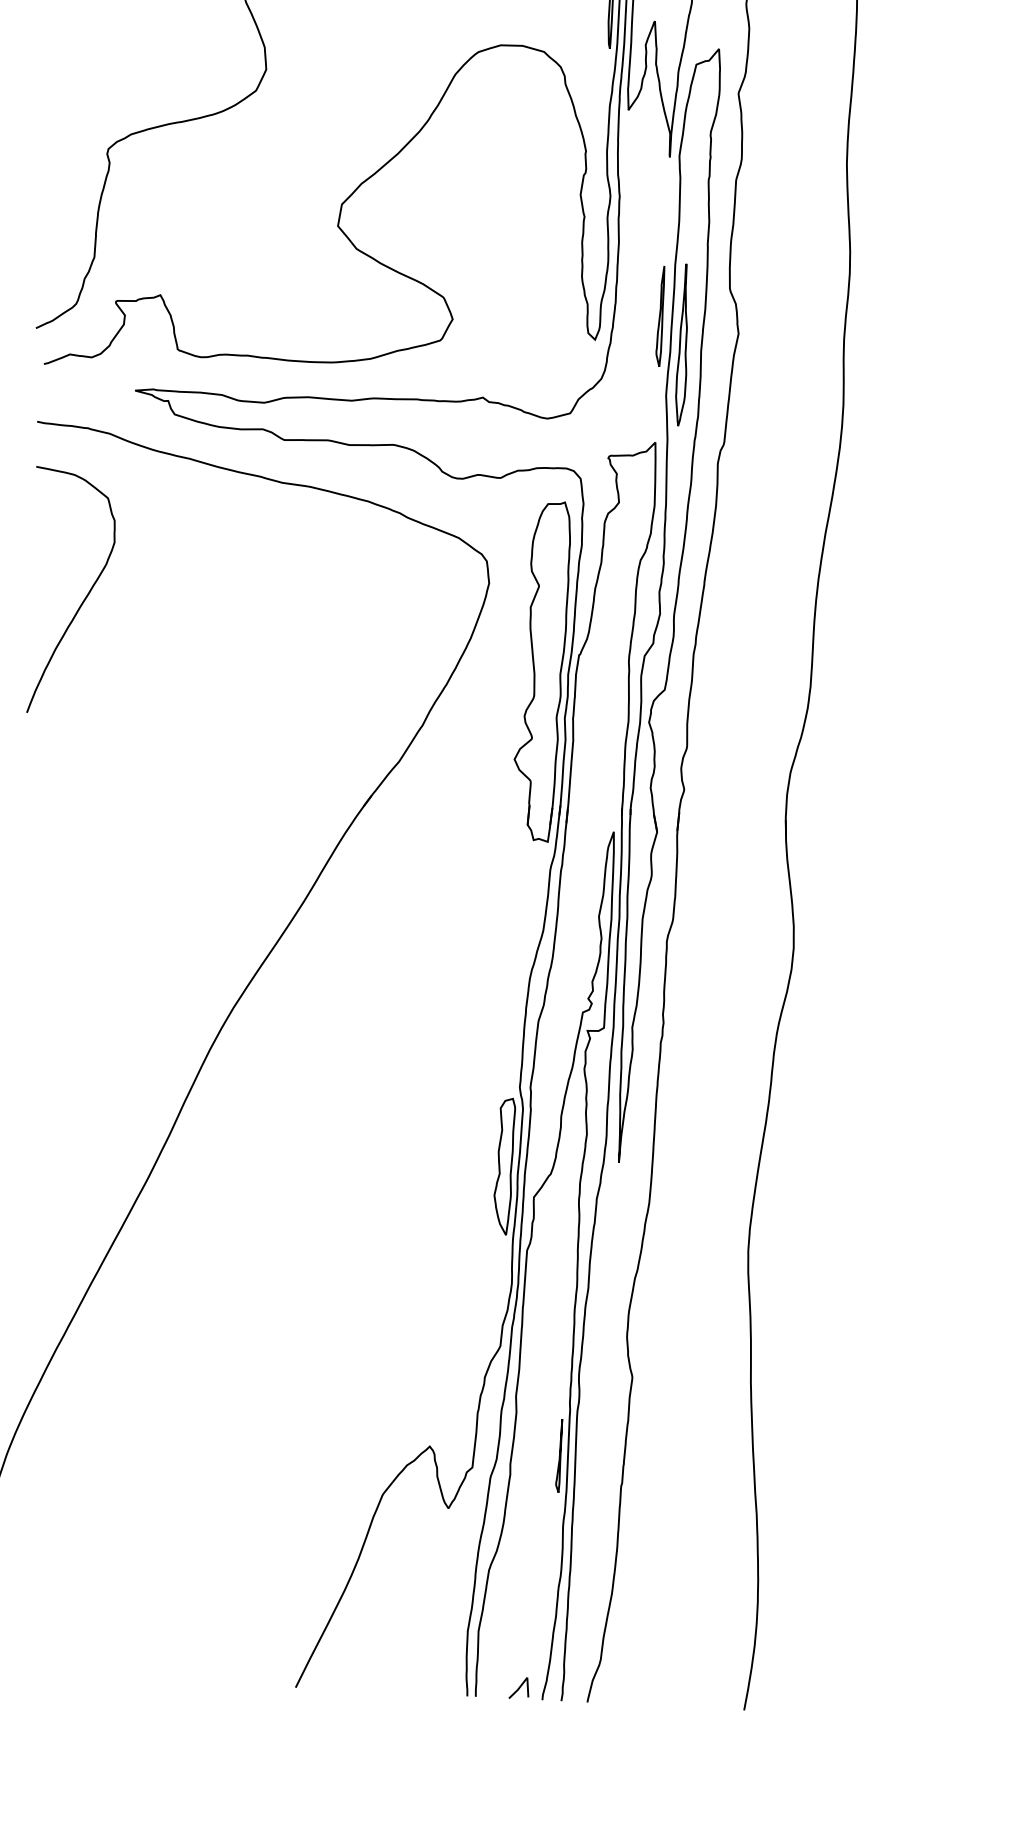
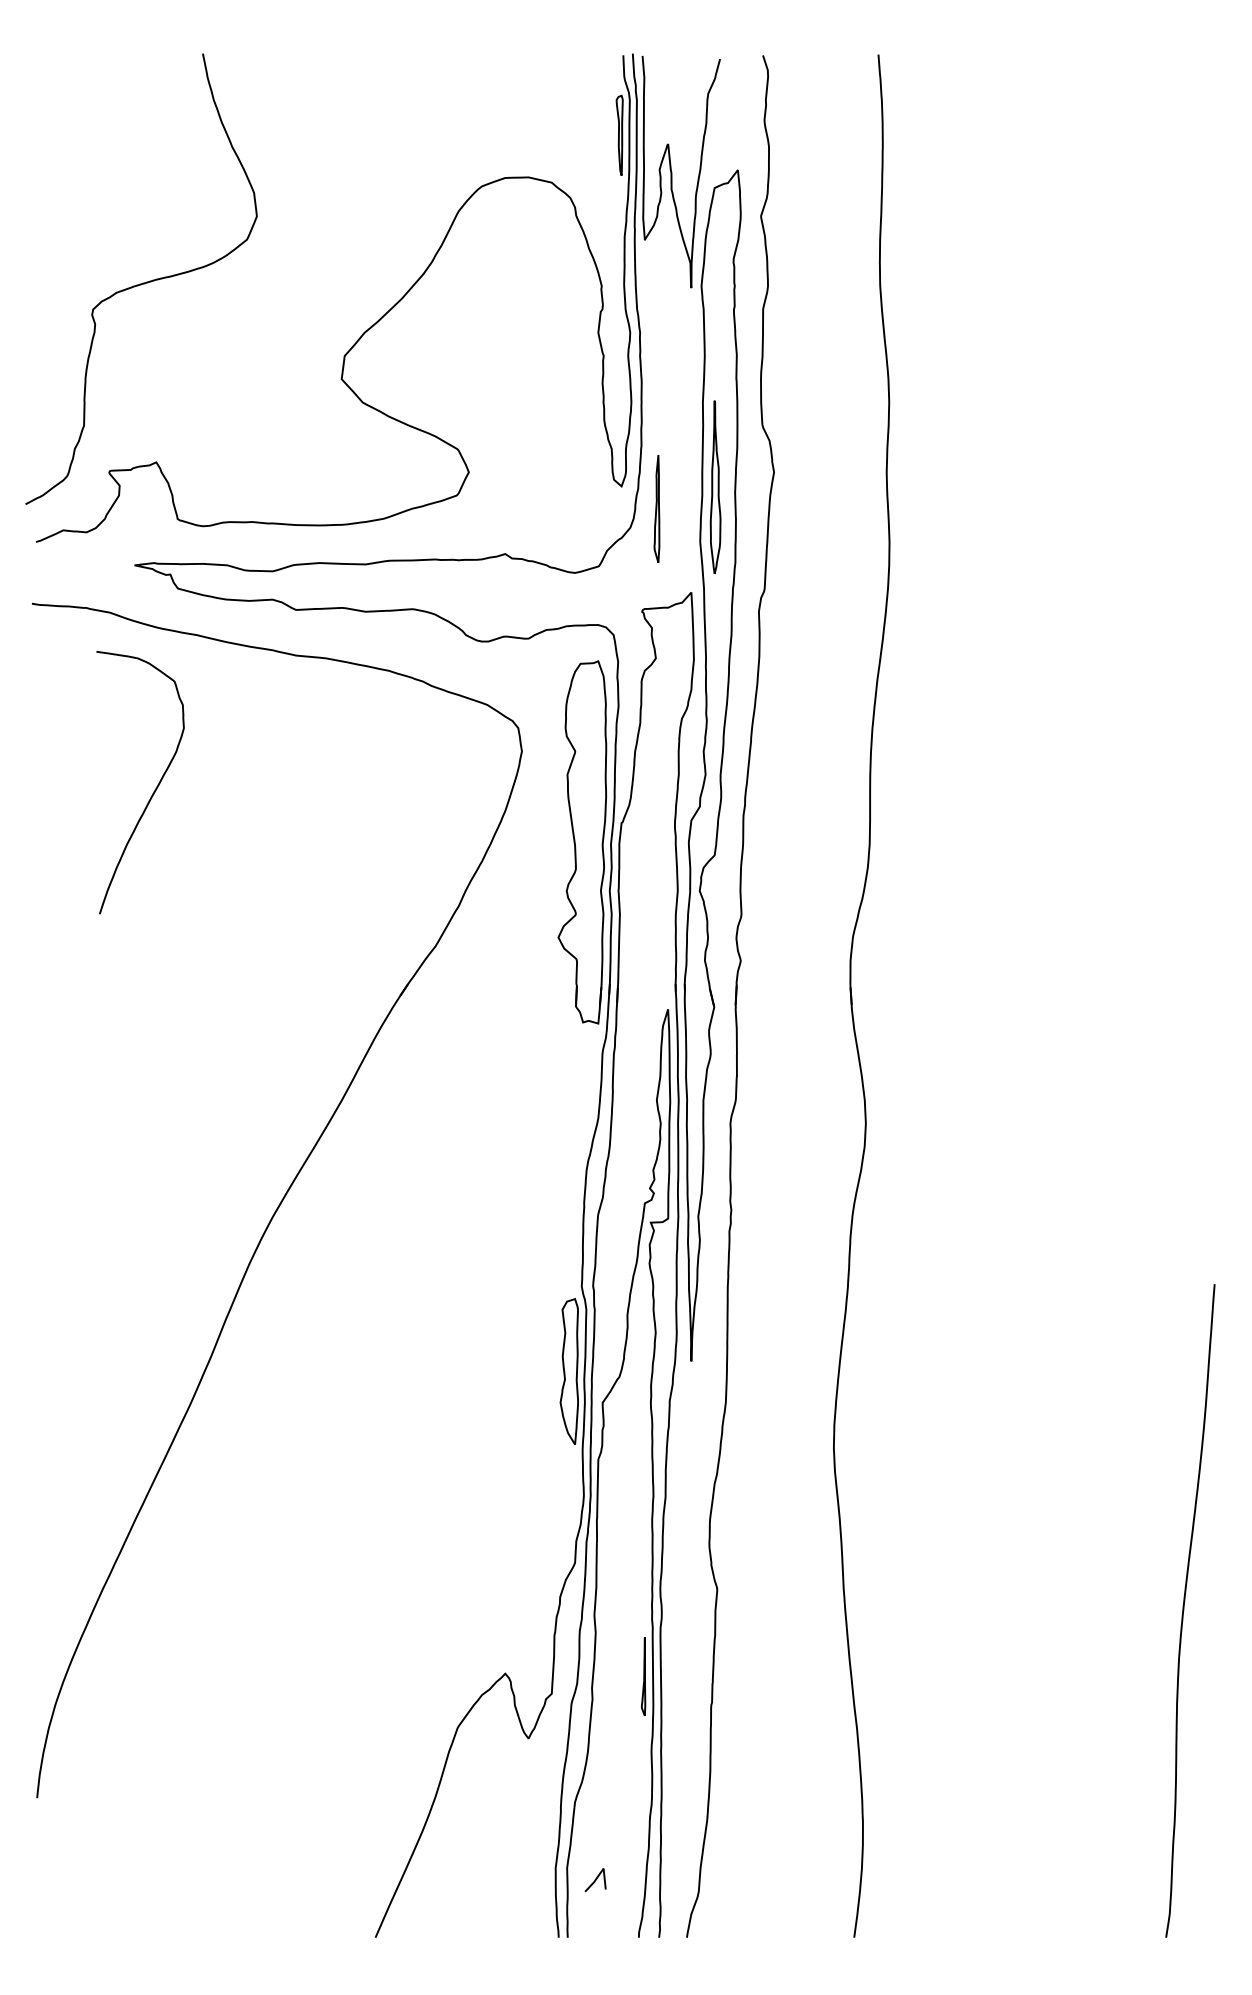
part: (660, 315) -> (656, 508), moved
curve: (83, 600) -> (153, 791), moved
line: (519, 1688) -> (595, 1880), moved

